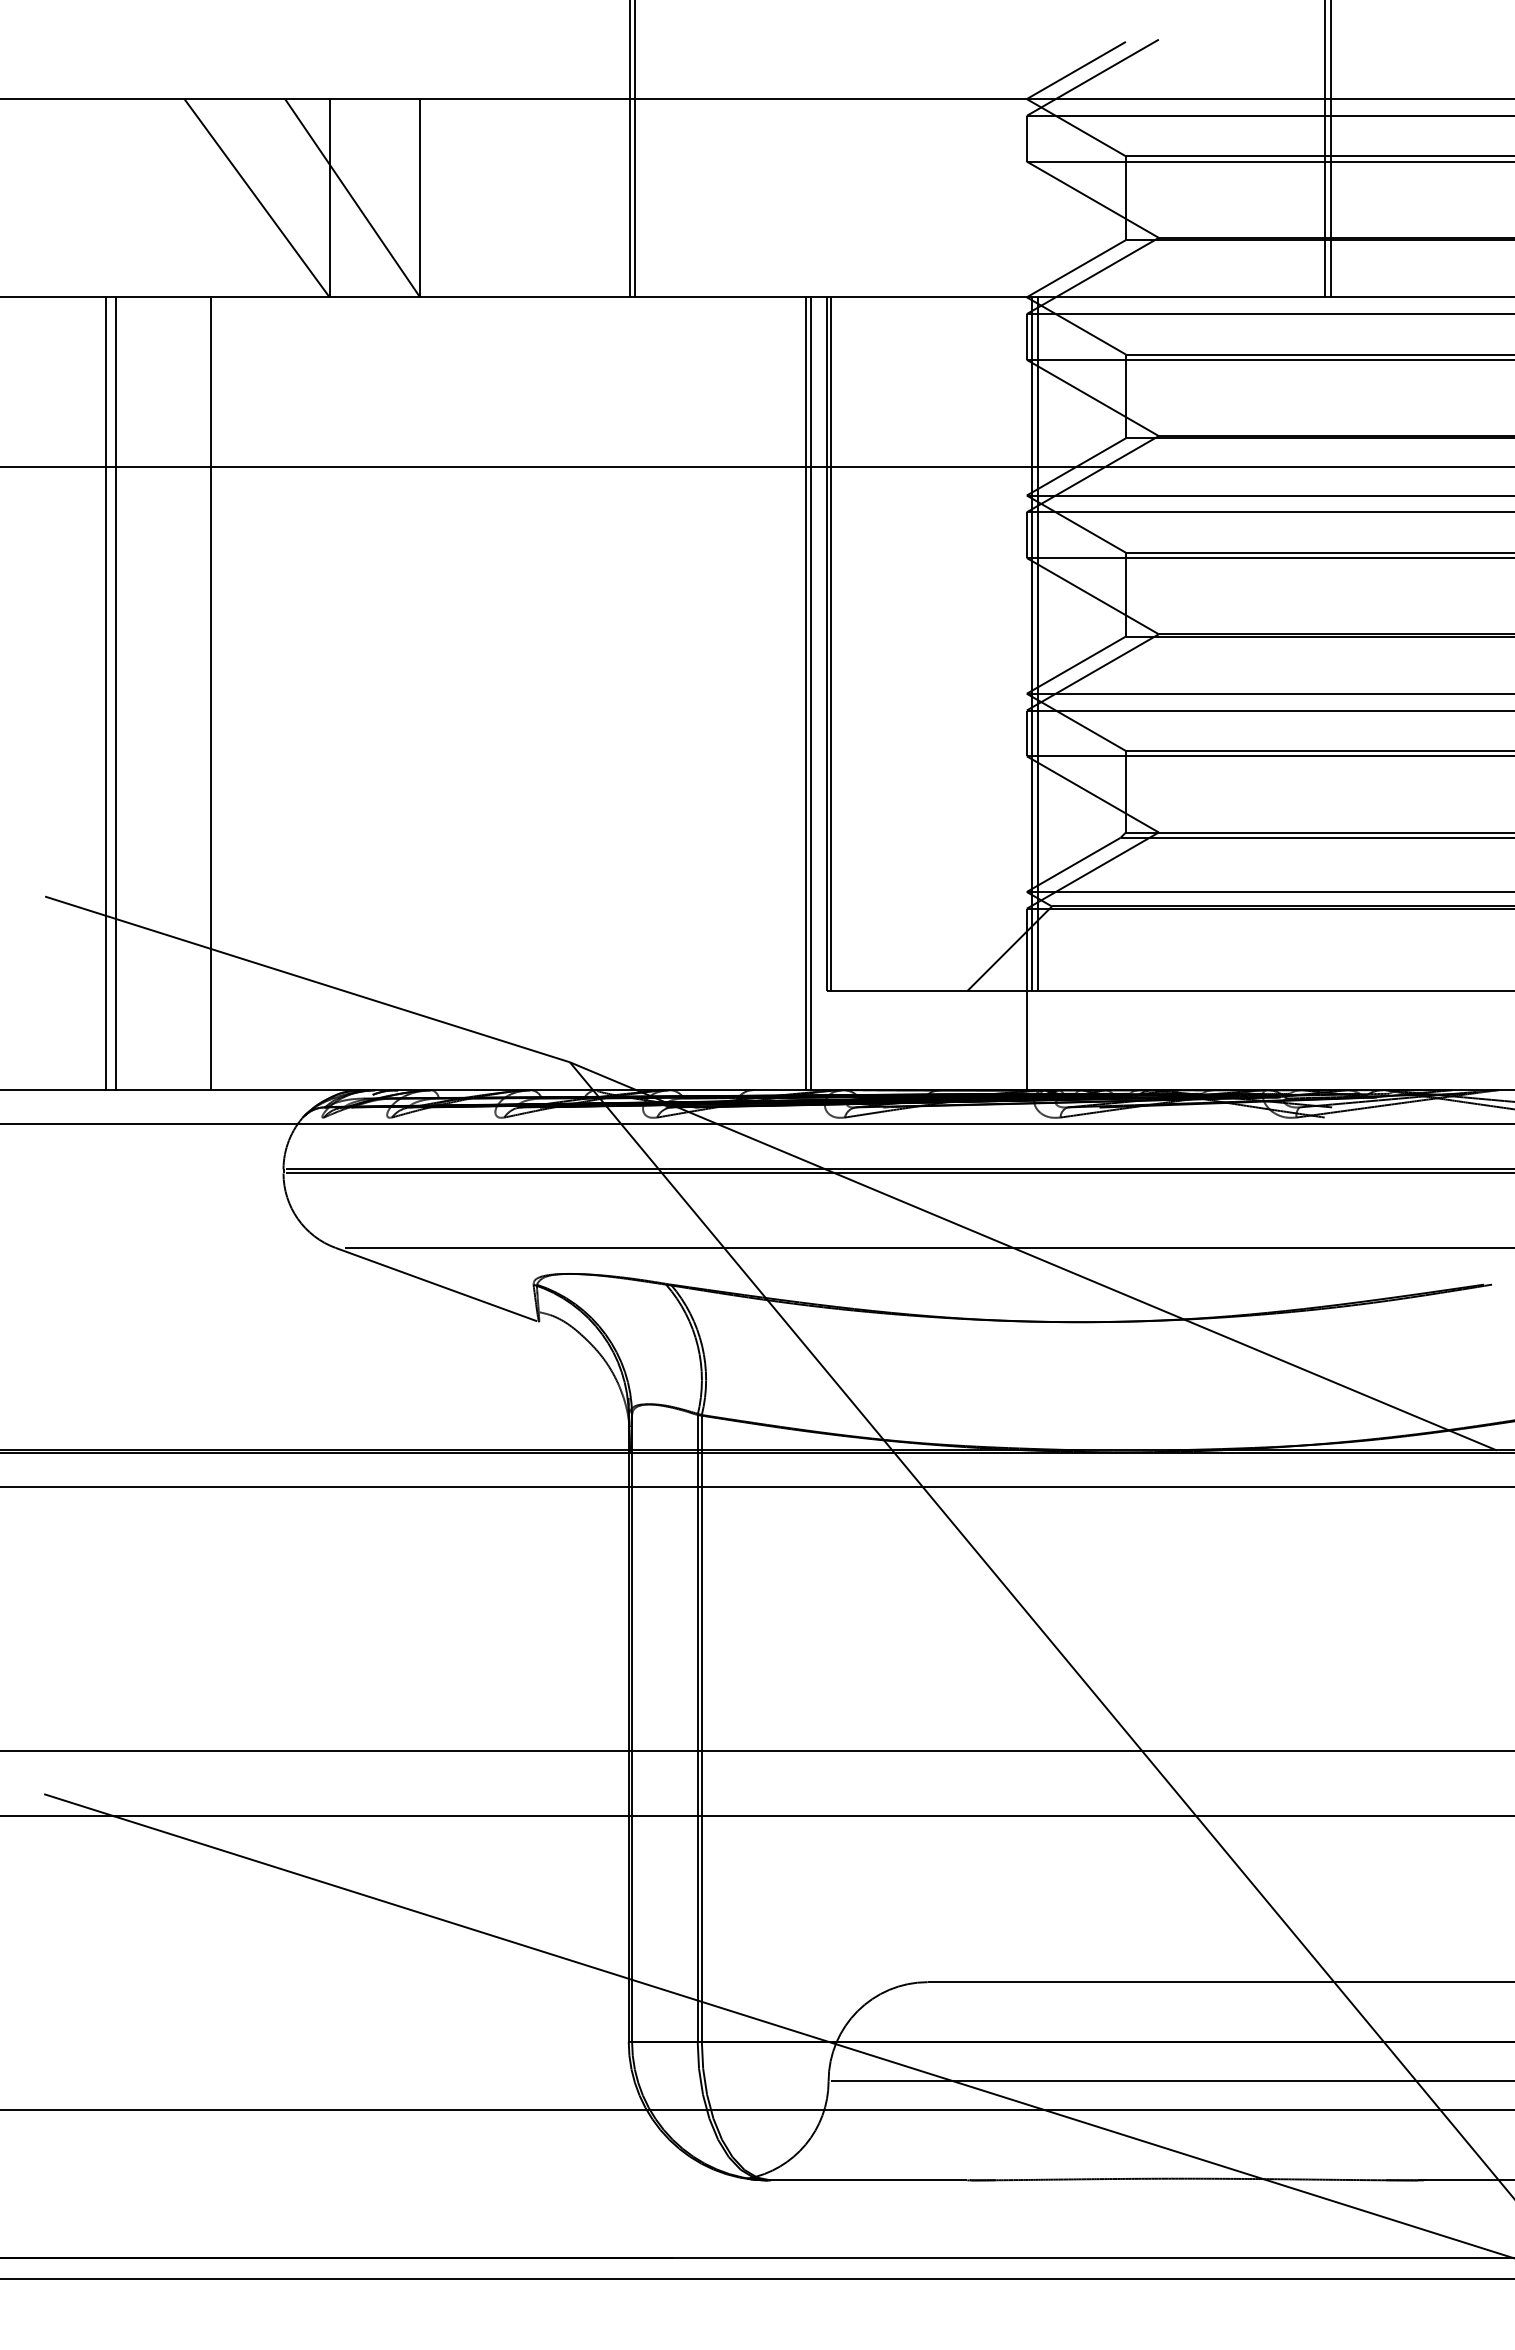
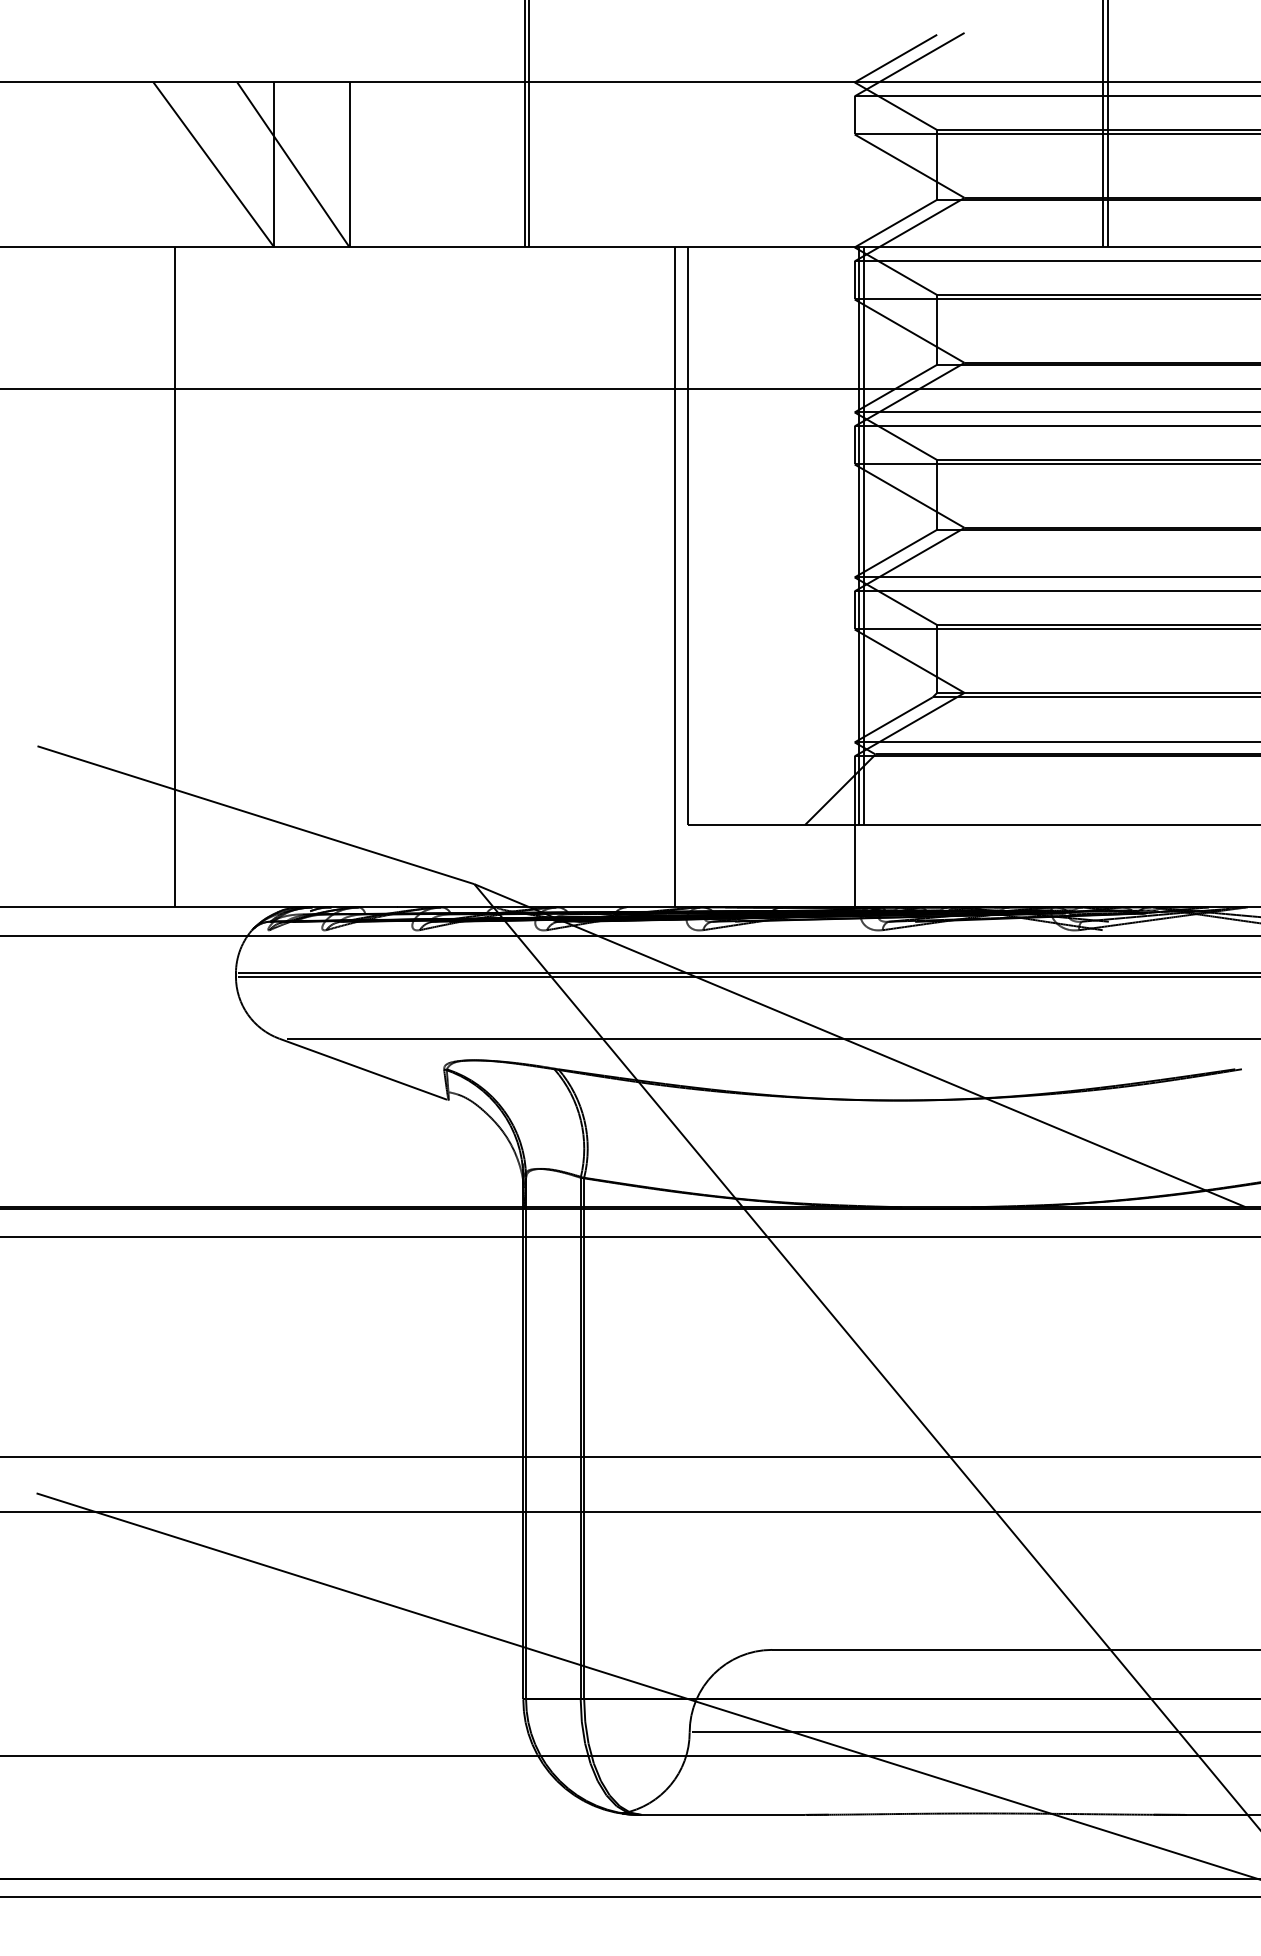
line: (830, 644) -> (691, 536), removed
line: (105, 693) -> (87, 577), removed
line: (116, 693) -> (96, 577), removed
line: (806, 693) -> (671, 577), removed

